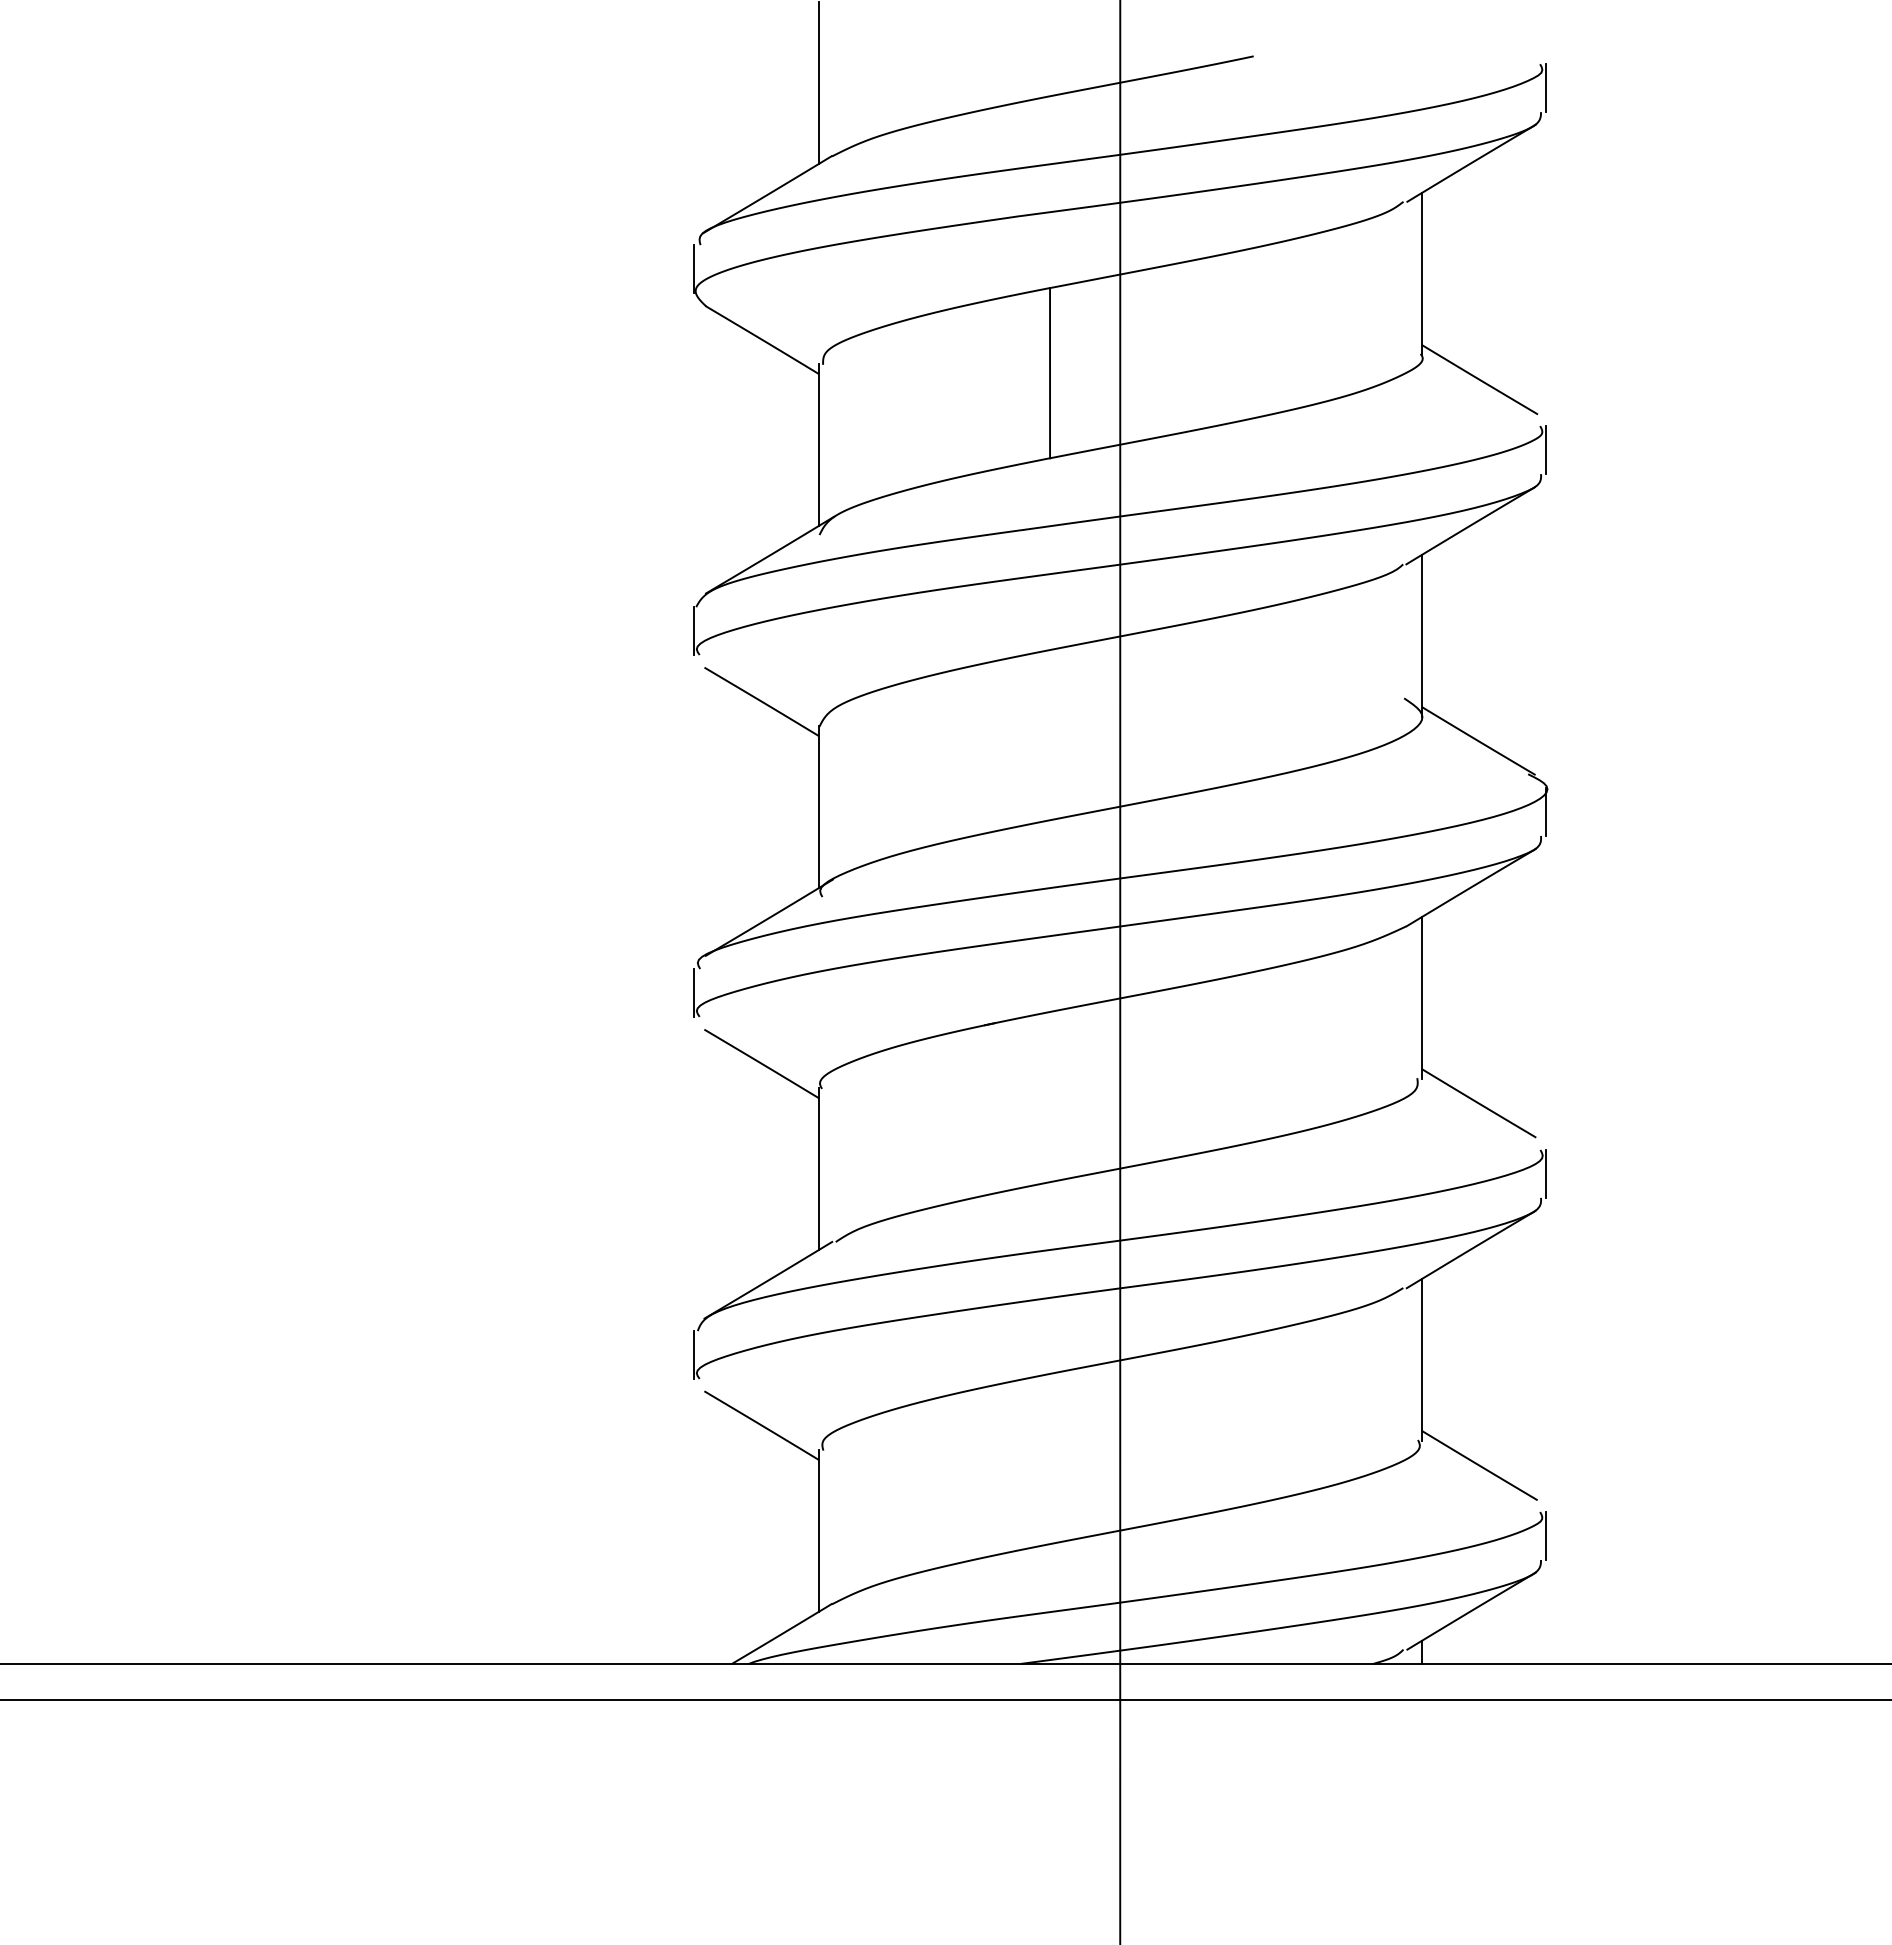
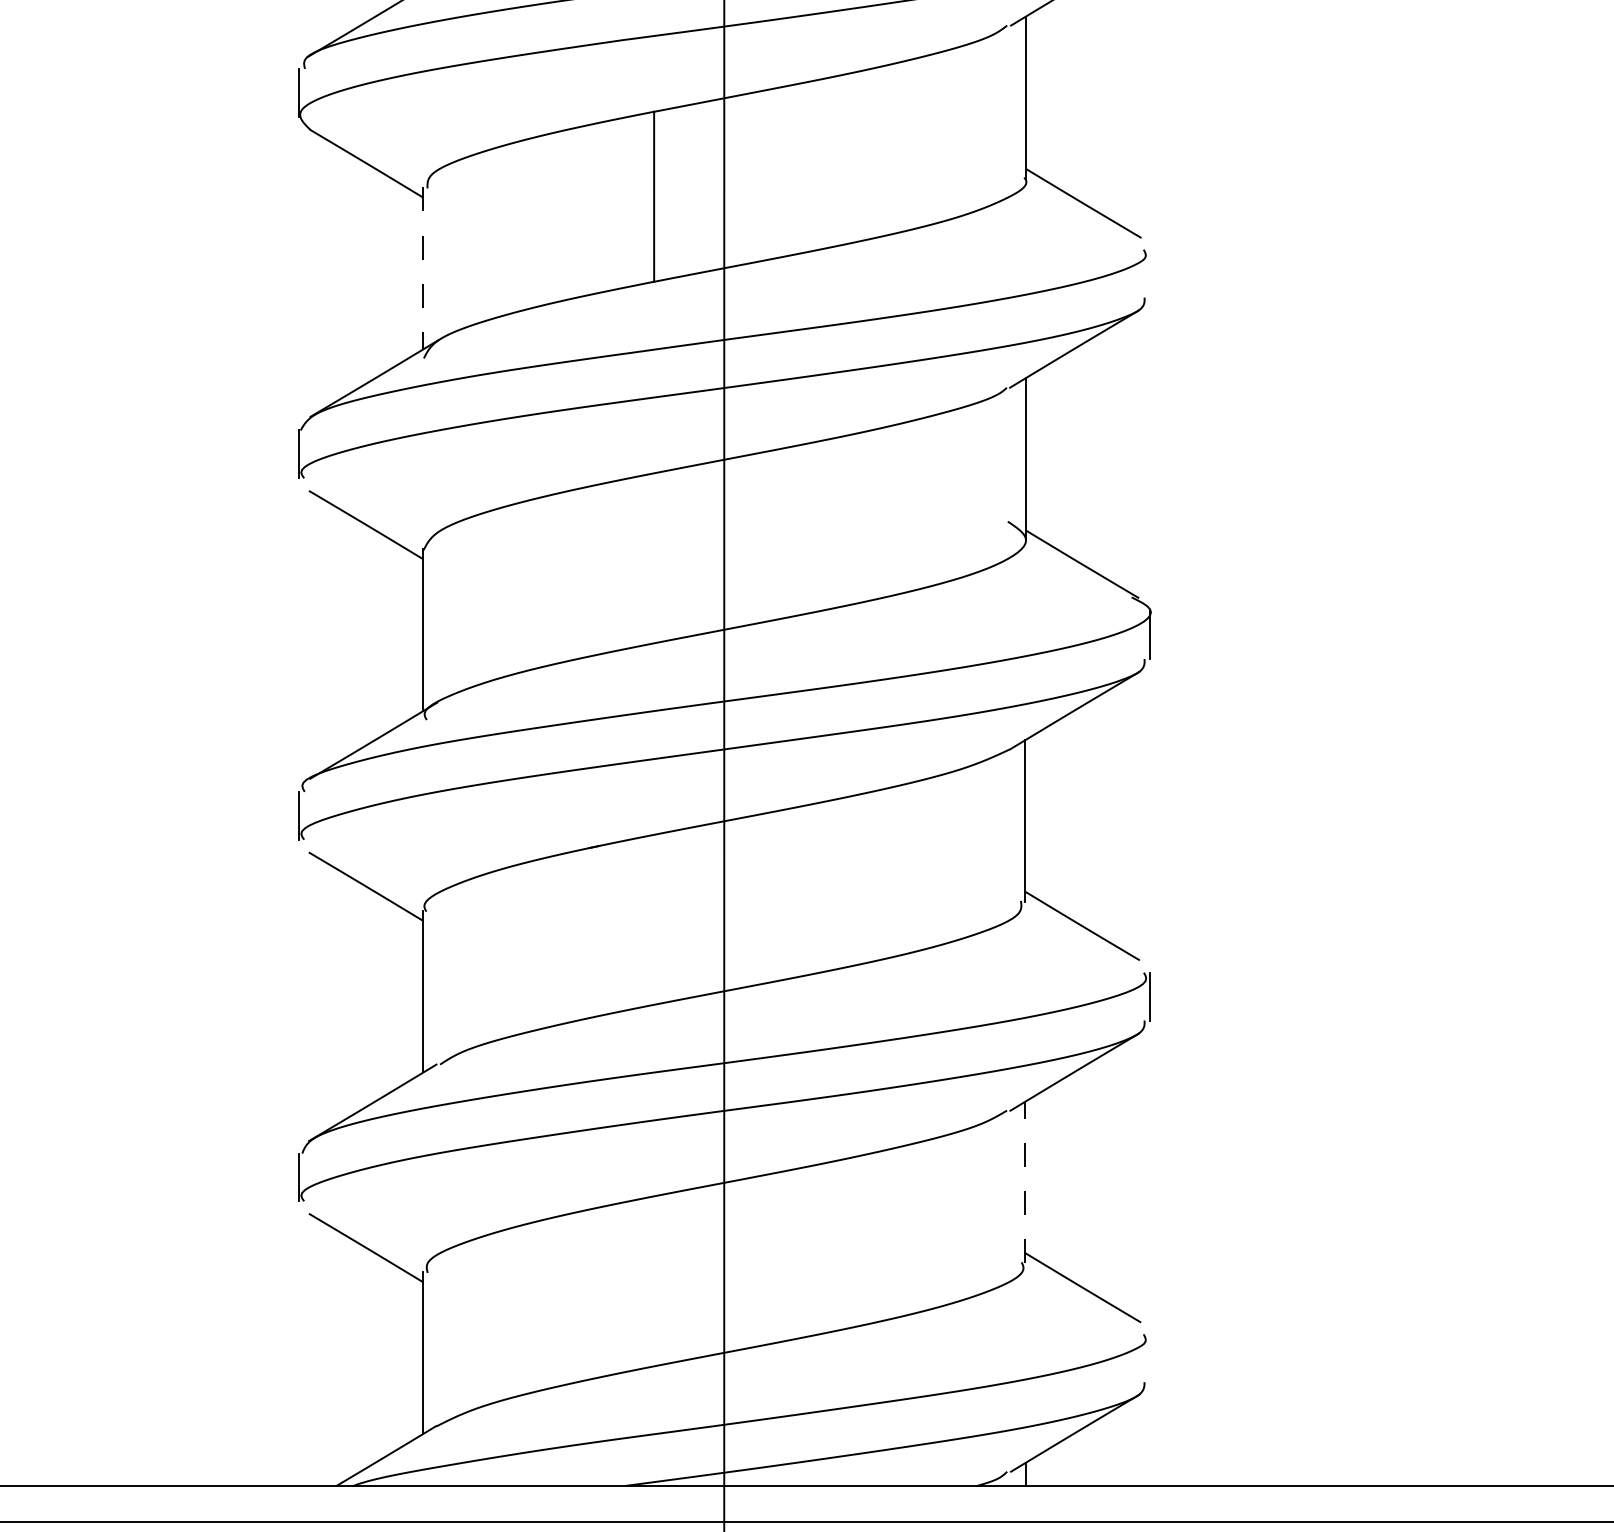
line: (818, 445) -> (422, 269), solid -> dashed
line: (1546, 450) -> (1150, 274), removed
line: (1421, 1360) -> (1025, 1182), solid -> dashed
line: (1546, 1535) -> (1150, 1357), removed

